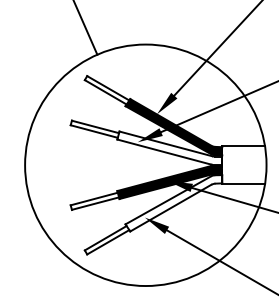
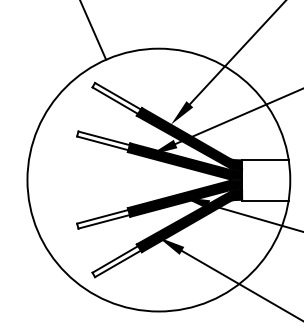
fill: (169, 148) -> (184, 161), added
fill: (173, 203) -> (189, 221), added

